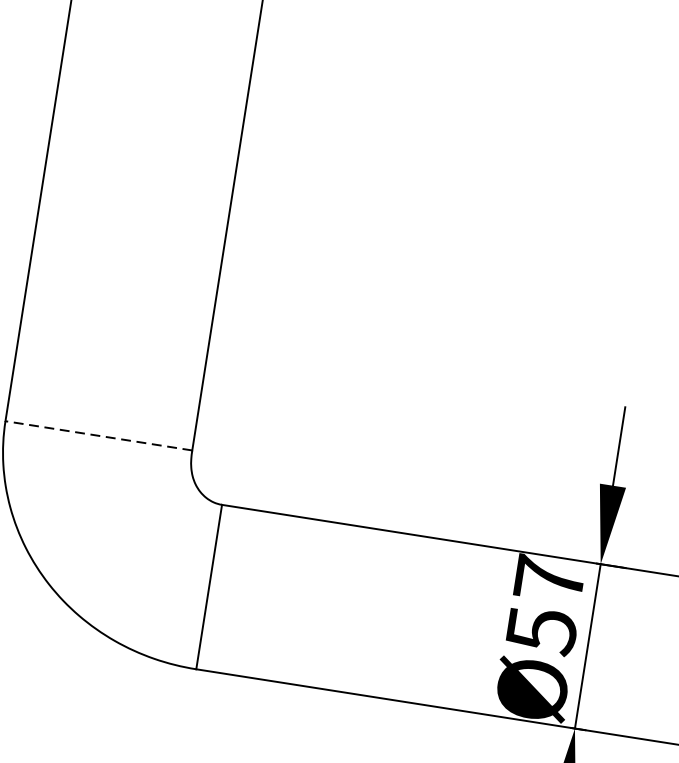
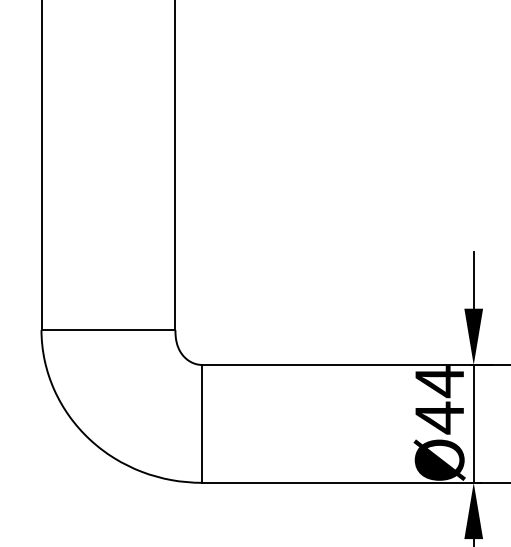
line: (98, 436) -> (108, 330), dashed -> solid
text: (545, 606) -> (439, 400), Ø57 -> Ø44

